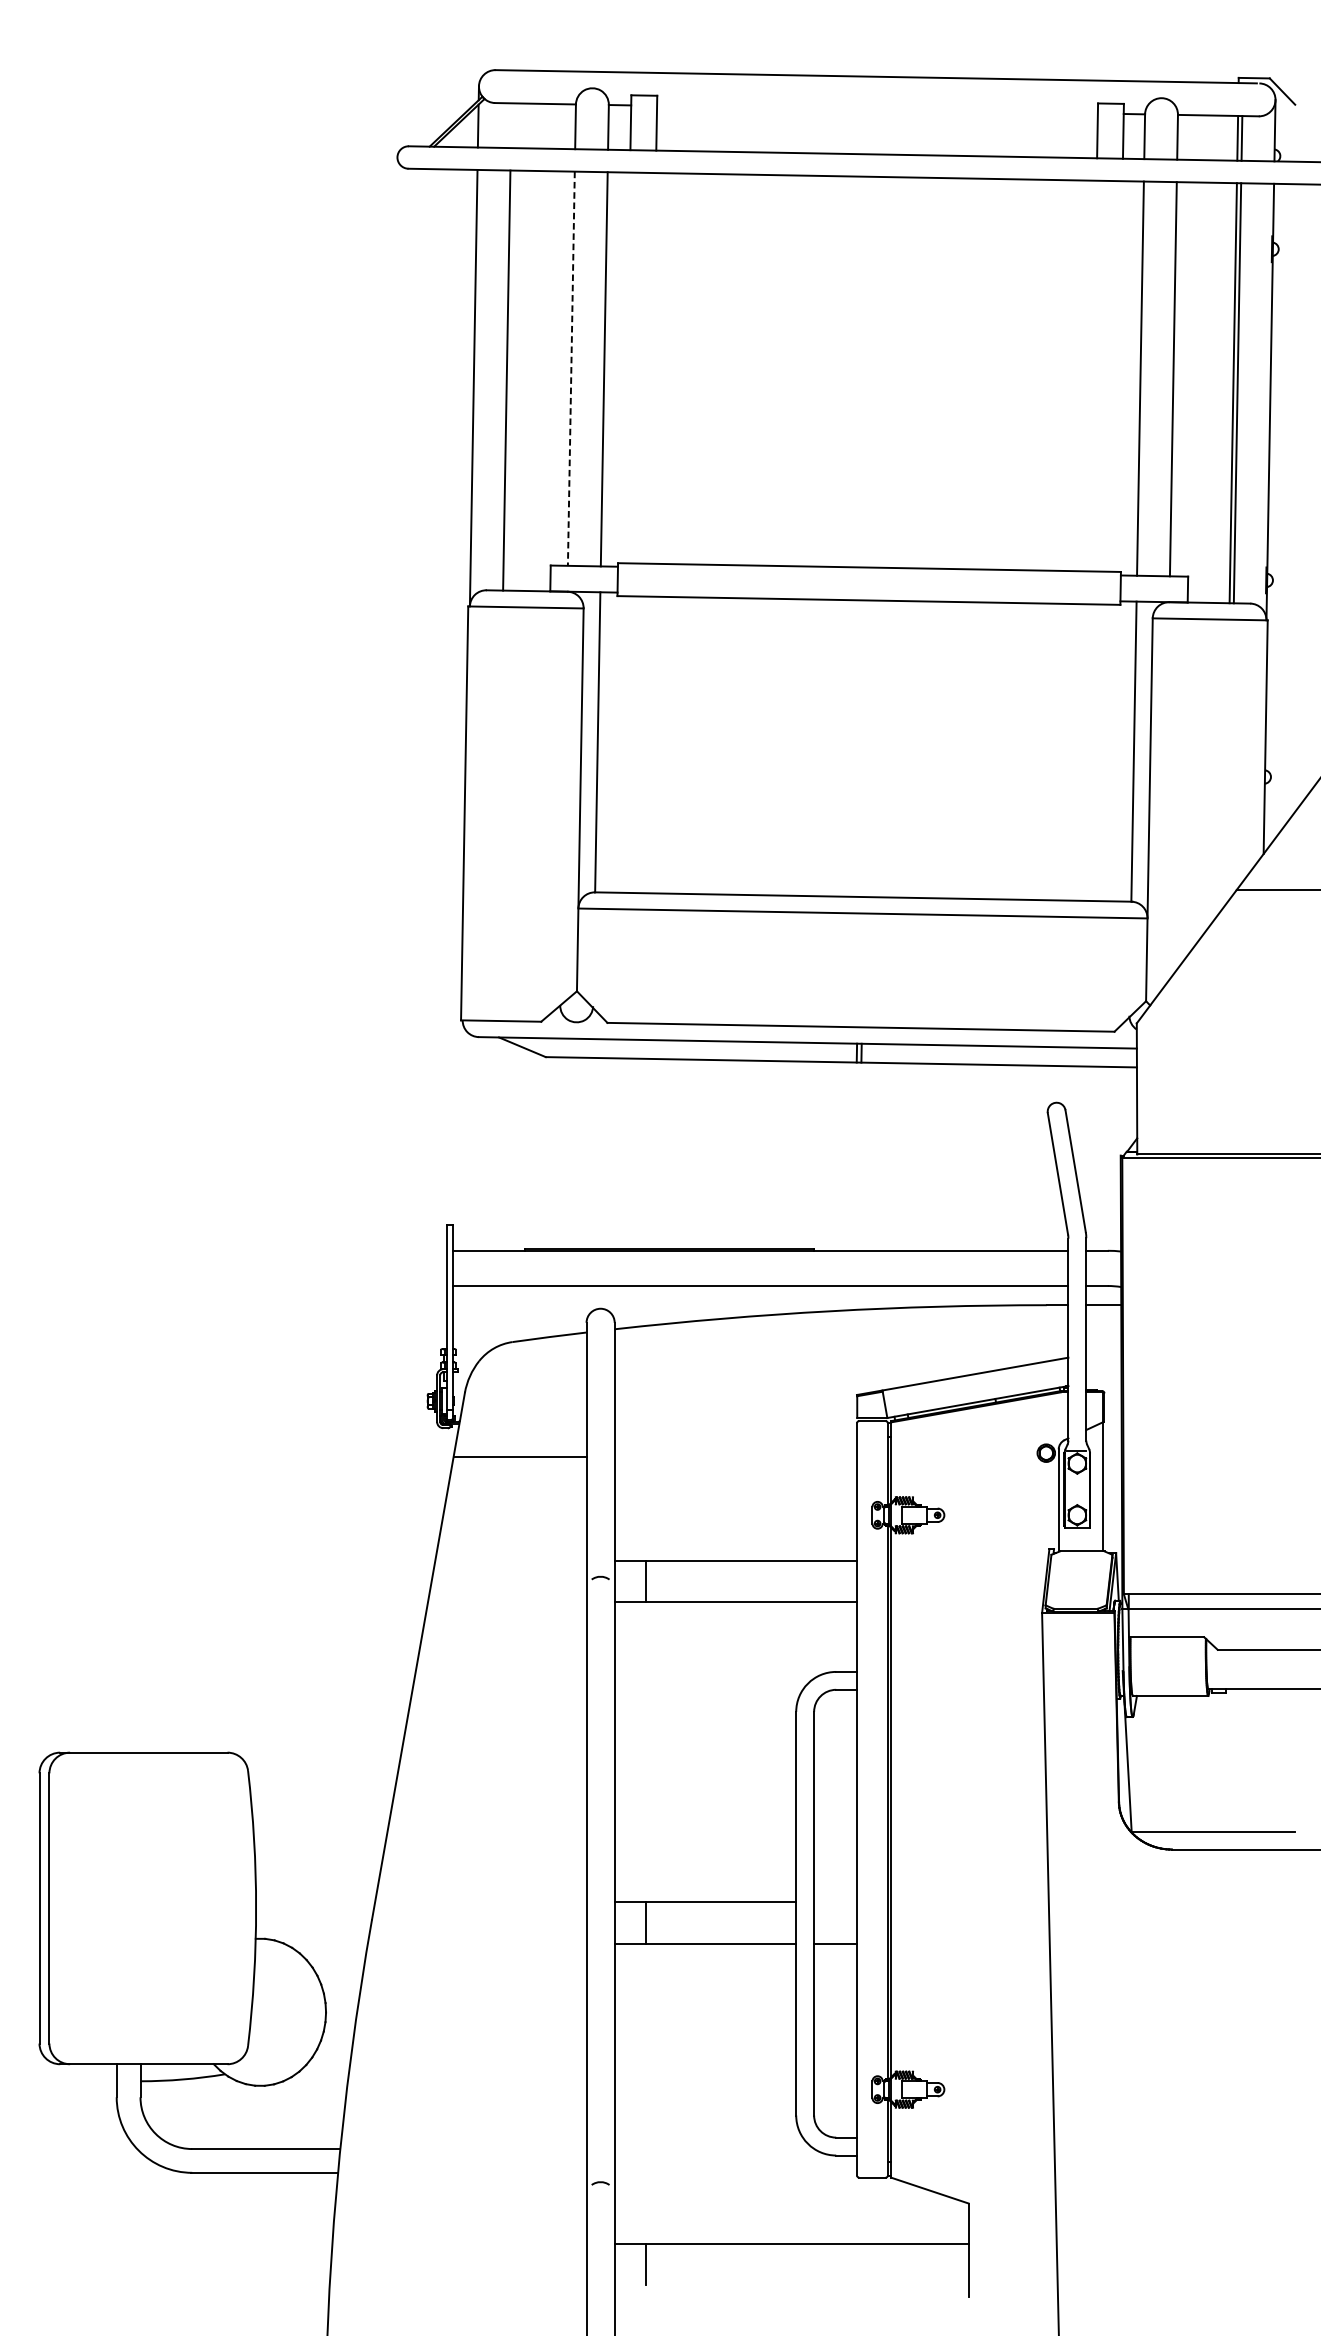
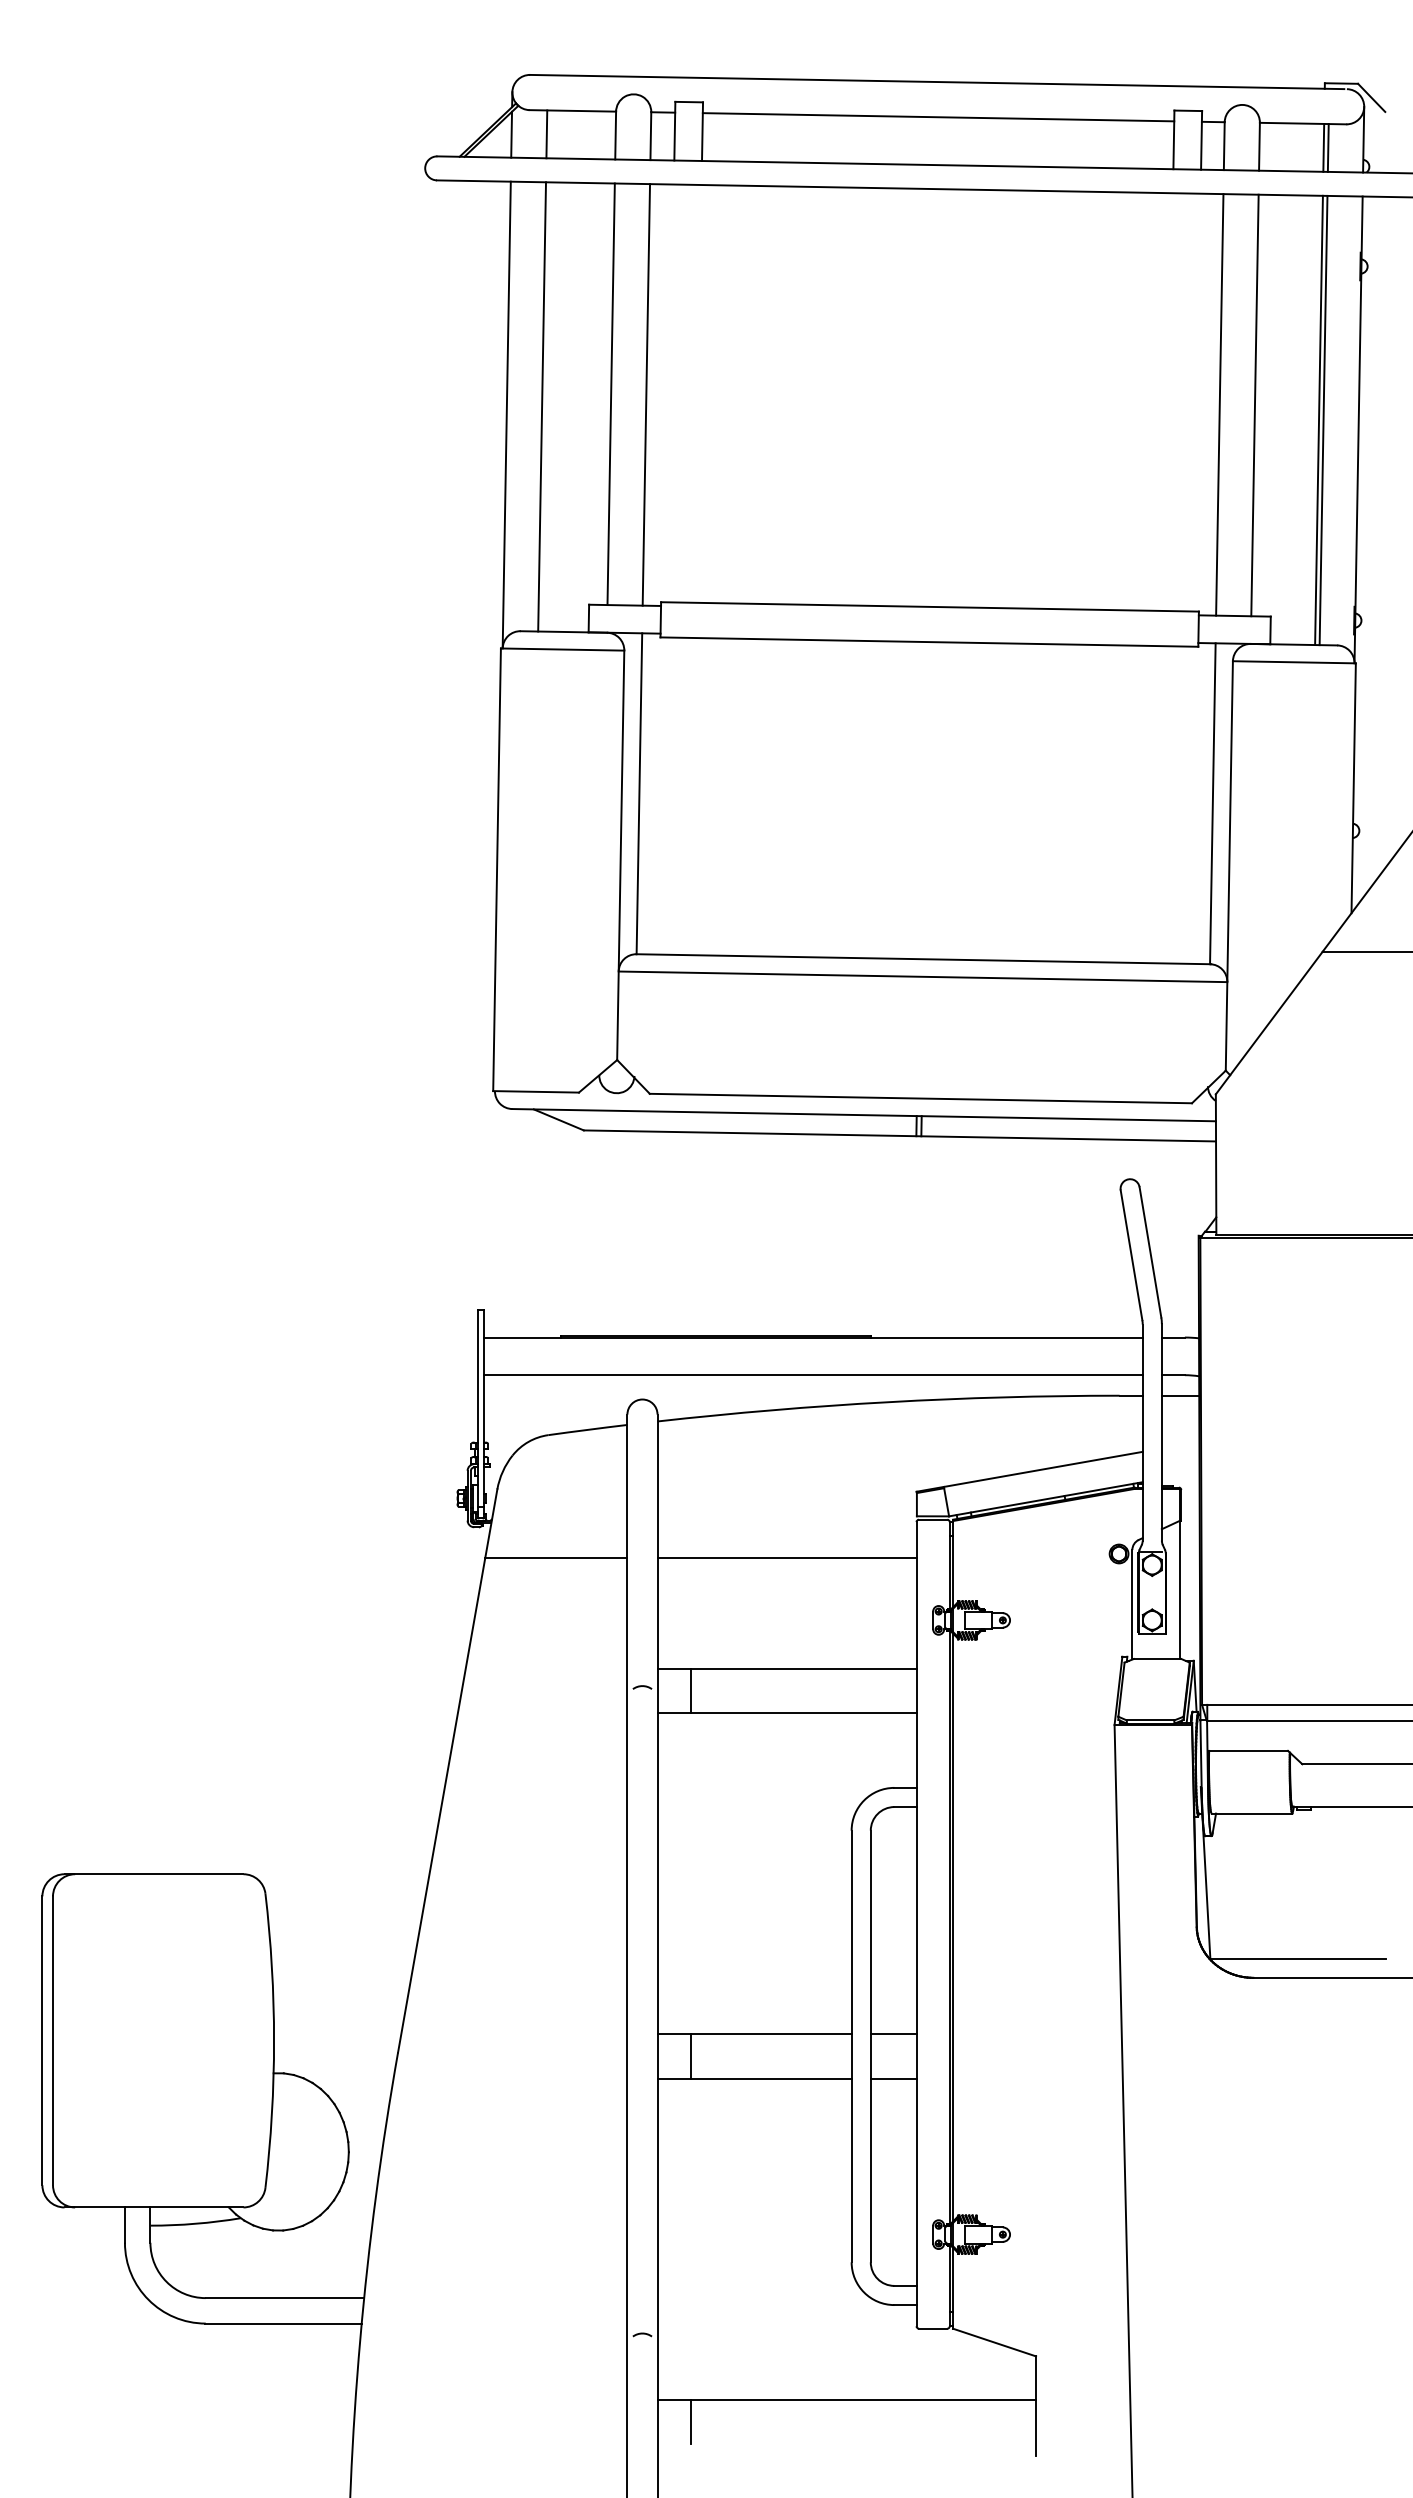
line: (877, 109) -> (938, 117), added
line: (510, 125) -> (546, 134), added
line: (571, 368) -> (611, 394), dashed -> solid
line: (735, 1457) -> (786, 1558), added
line: (835, 1902) -> (893, 2034), added

